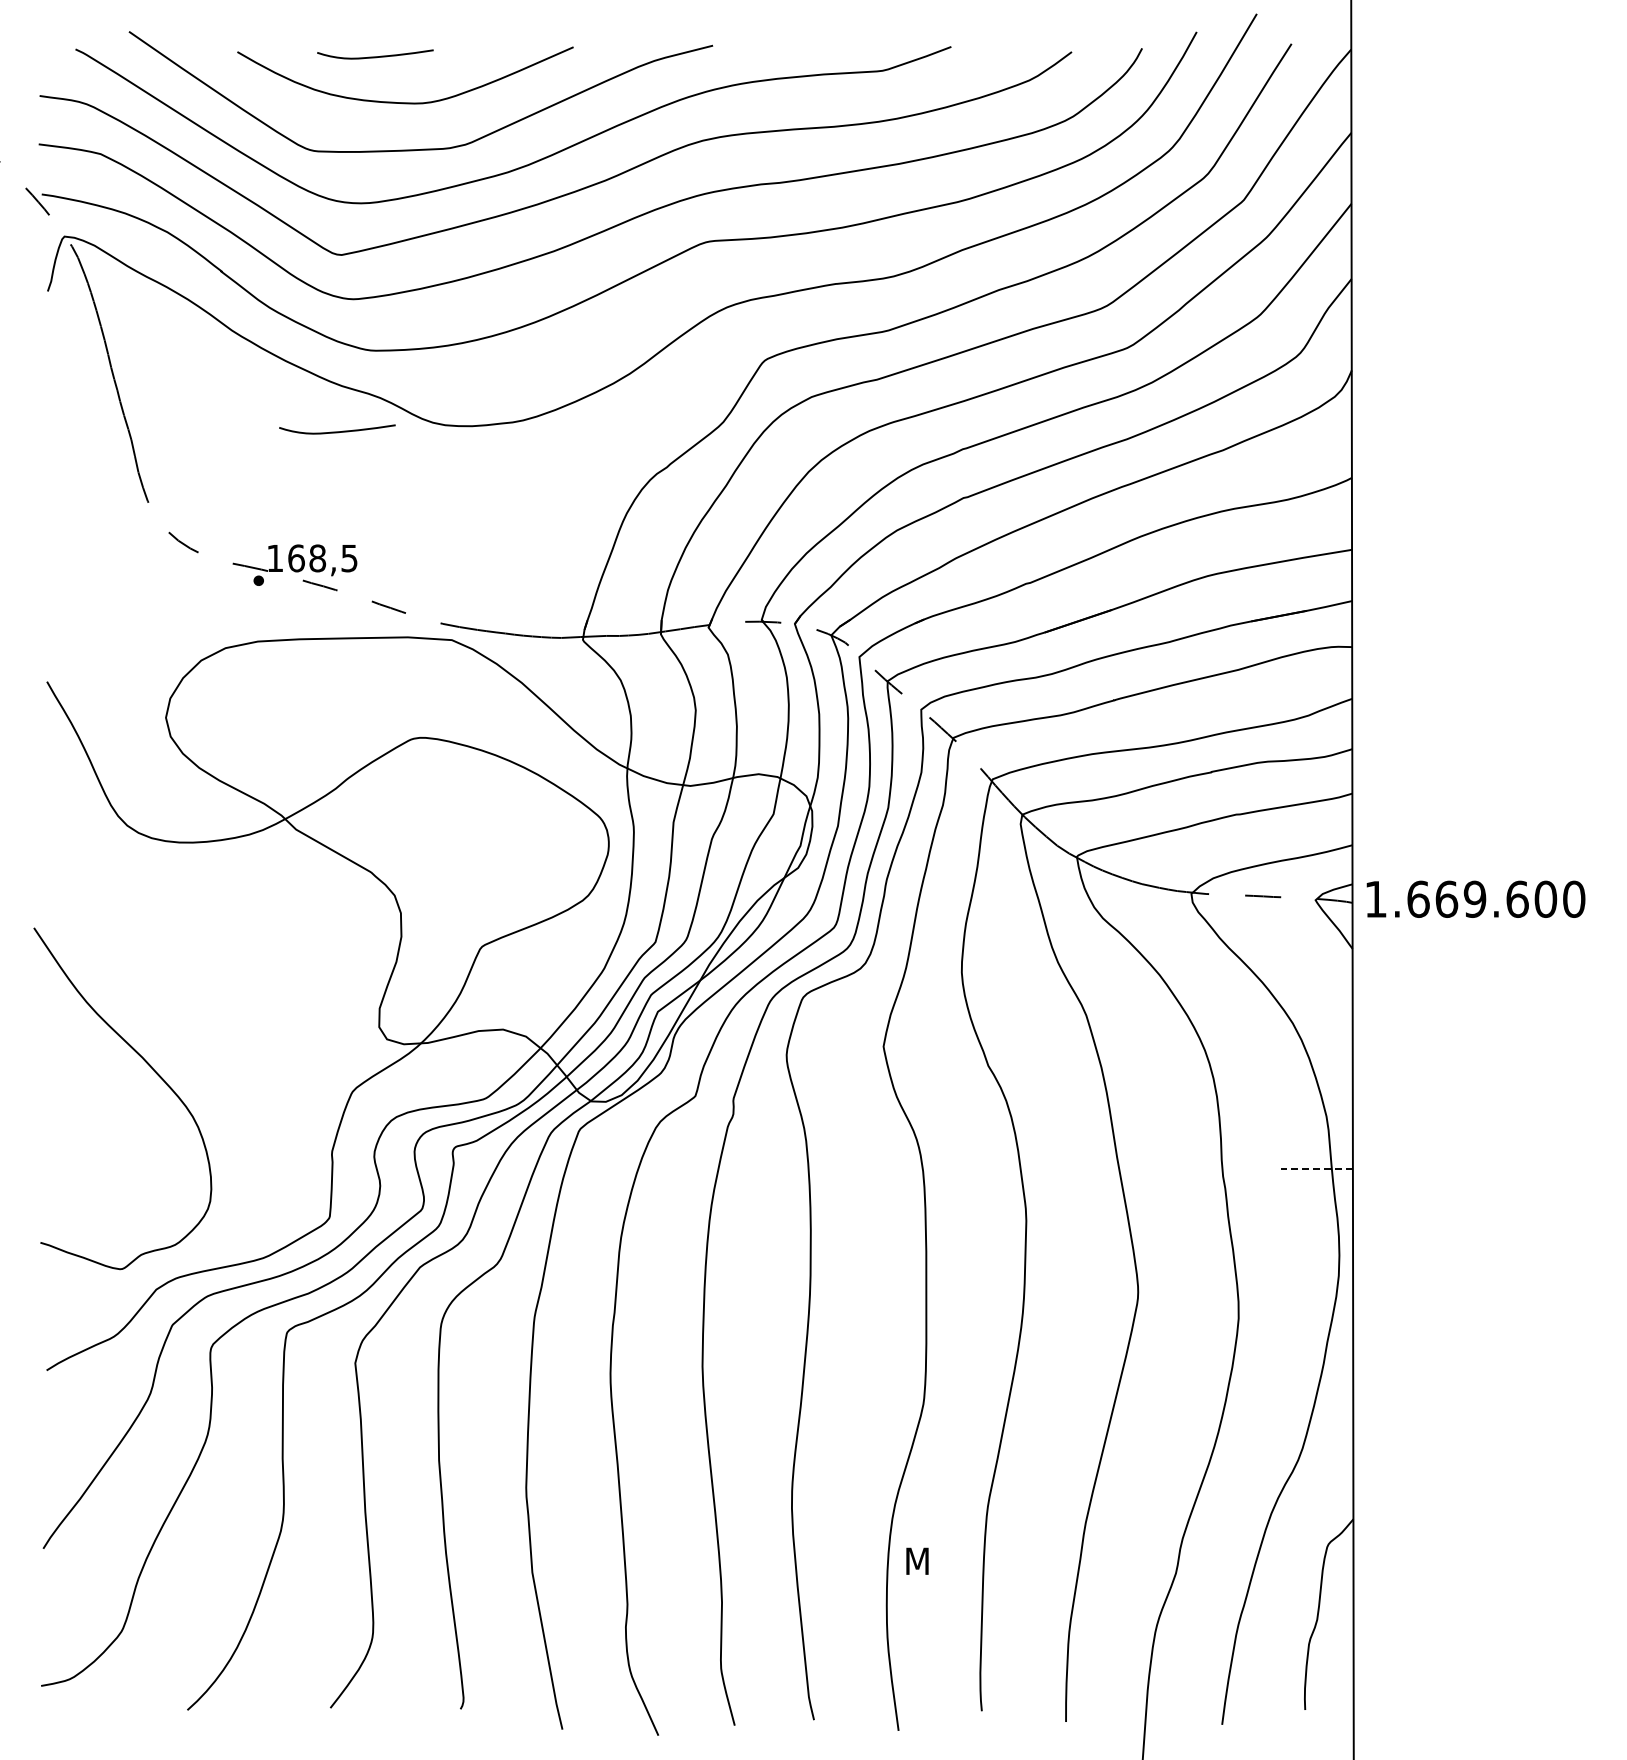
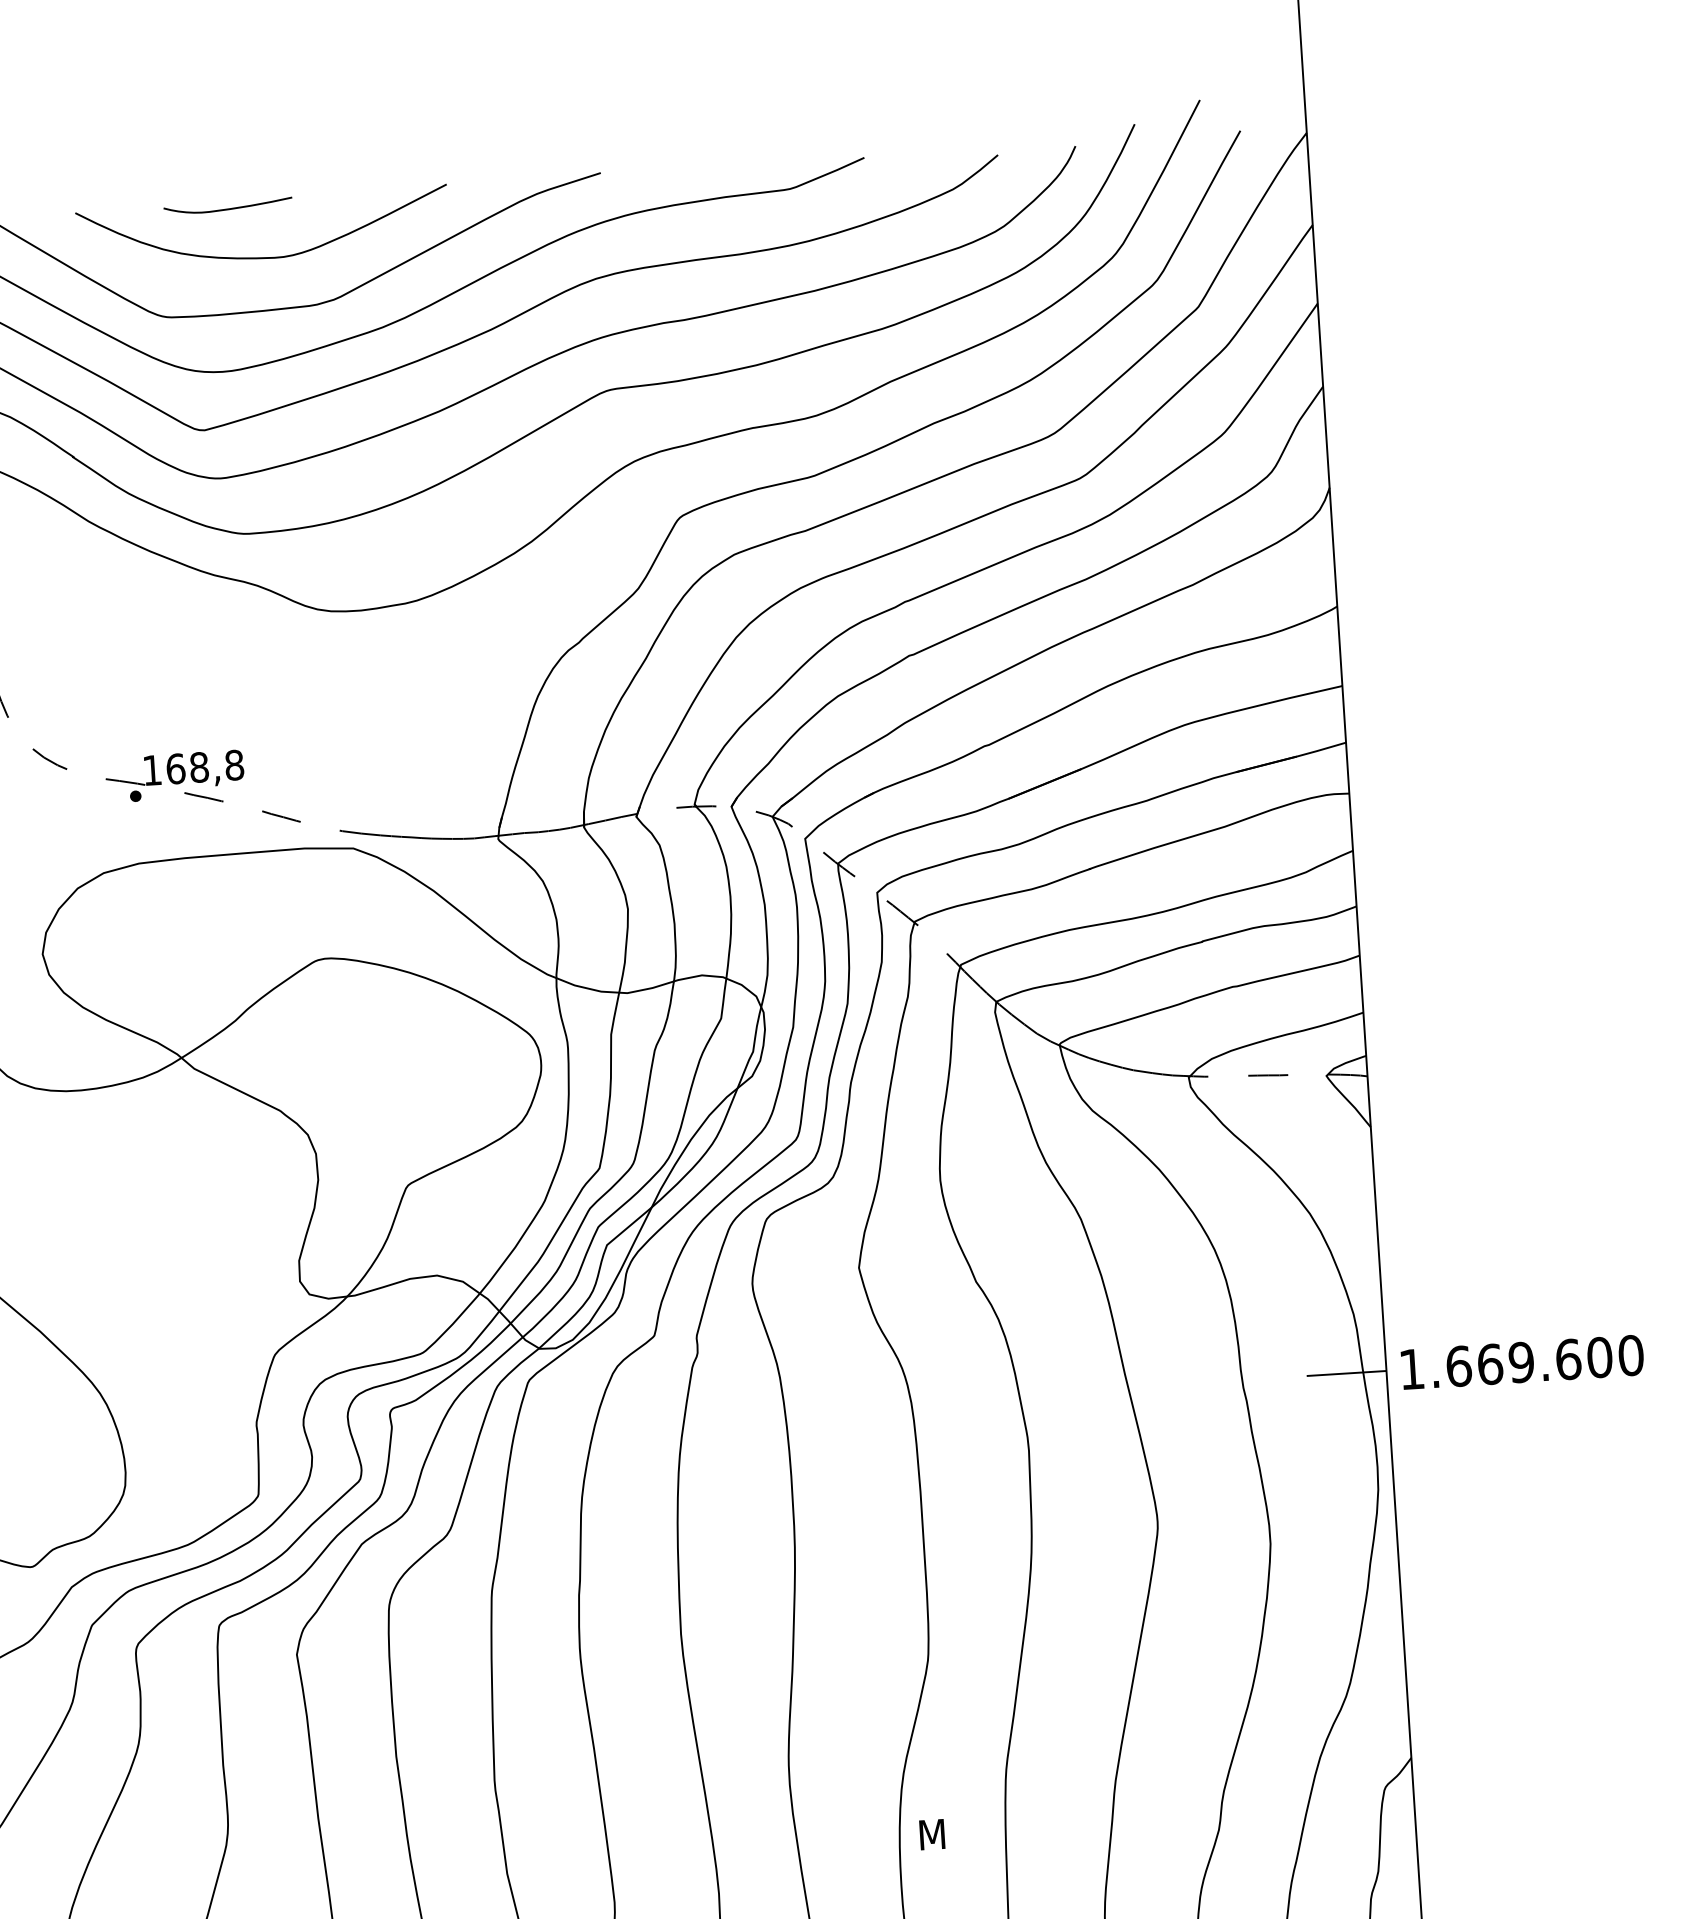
curve: (337, 431) -> (212, 625), removed
text: (349, 558) -> (234, 765), 168,5 -> 168,8
text: (1475, 898) -> (1521, 1361), moved
line: (1316, 1169) -> (1346, 1373), dashed -> solid

